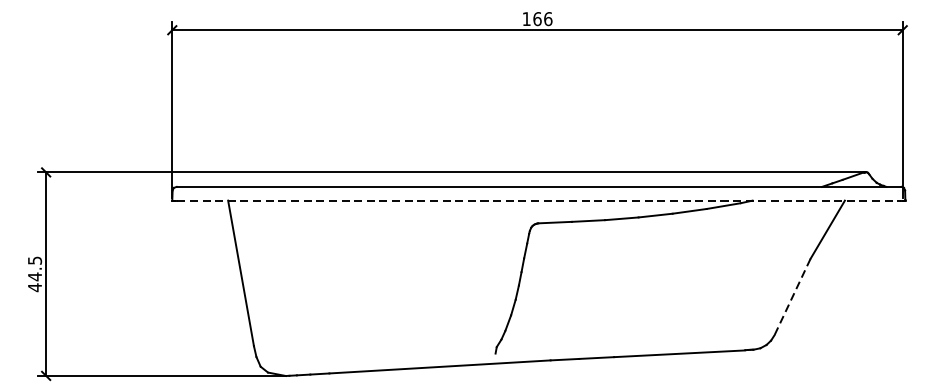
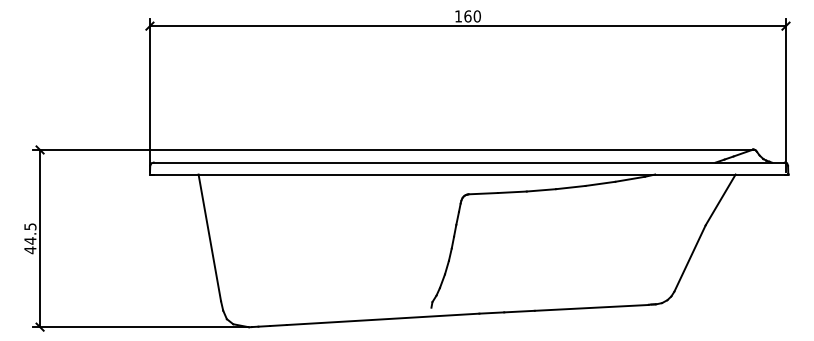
text: (548, 19) -> (477, 16), 166 -> 160
line: (539, 200) -> (469, 174), dashed -> solid
line: (793, 297) -> (690, 258), dashed -> solid

